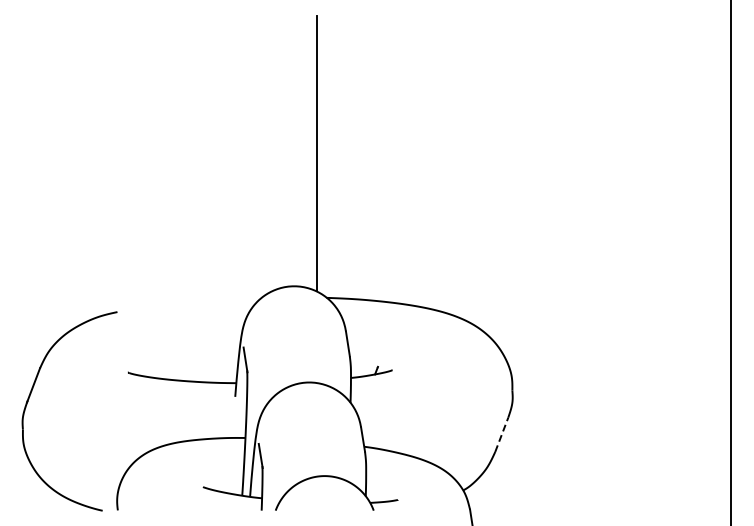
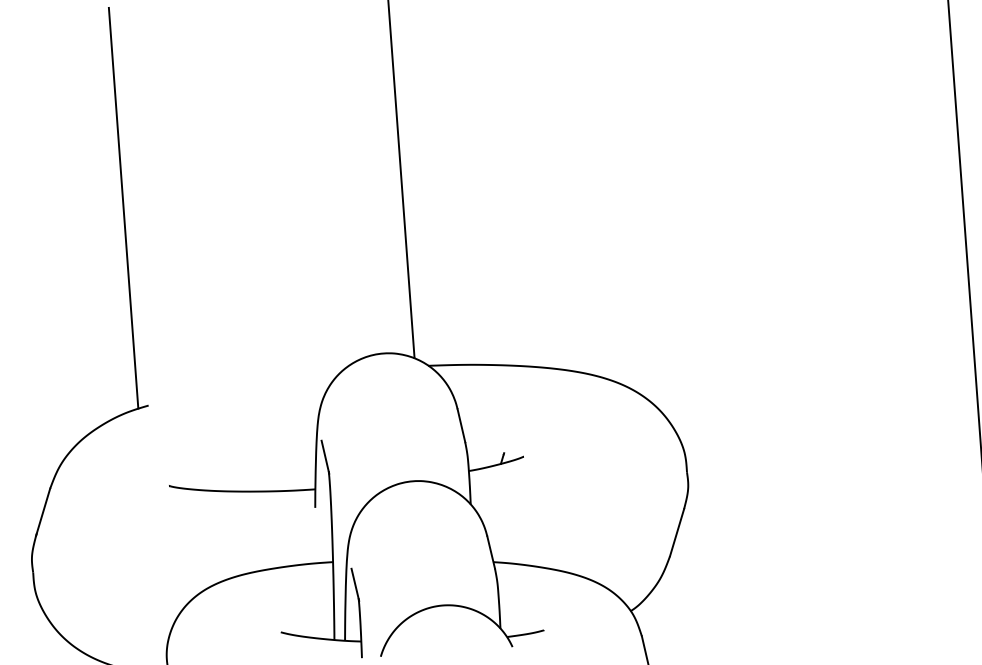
line: (109, 164) -> (123, 208), added
line: (501, 434) -> (676, 532), dashed -> solid

